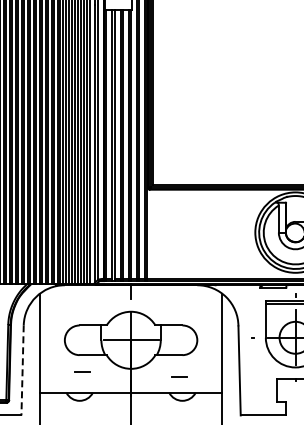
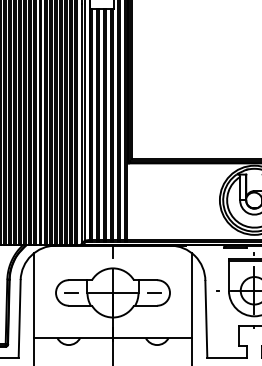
line: (22, 370) -> (19, 318), dashed -> solid
line: (82, 371) -> (71, 292), moved
line: (179, 376) -> (154, 292), moved

